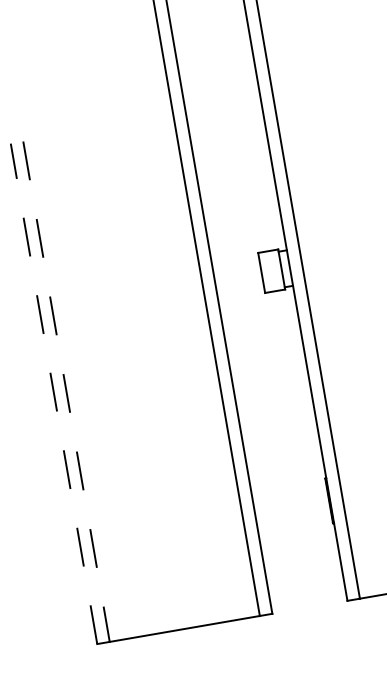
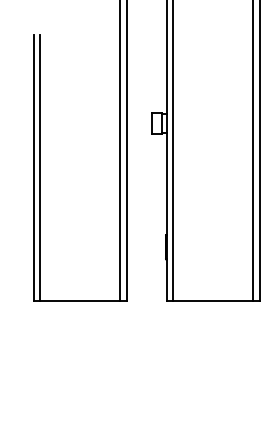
line: (66, 391) -> (40, 167), dashed -> solid
line: (53, 393) -> (33, 167), dashed -> solid

